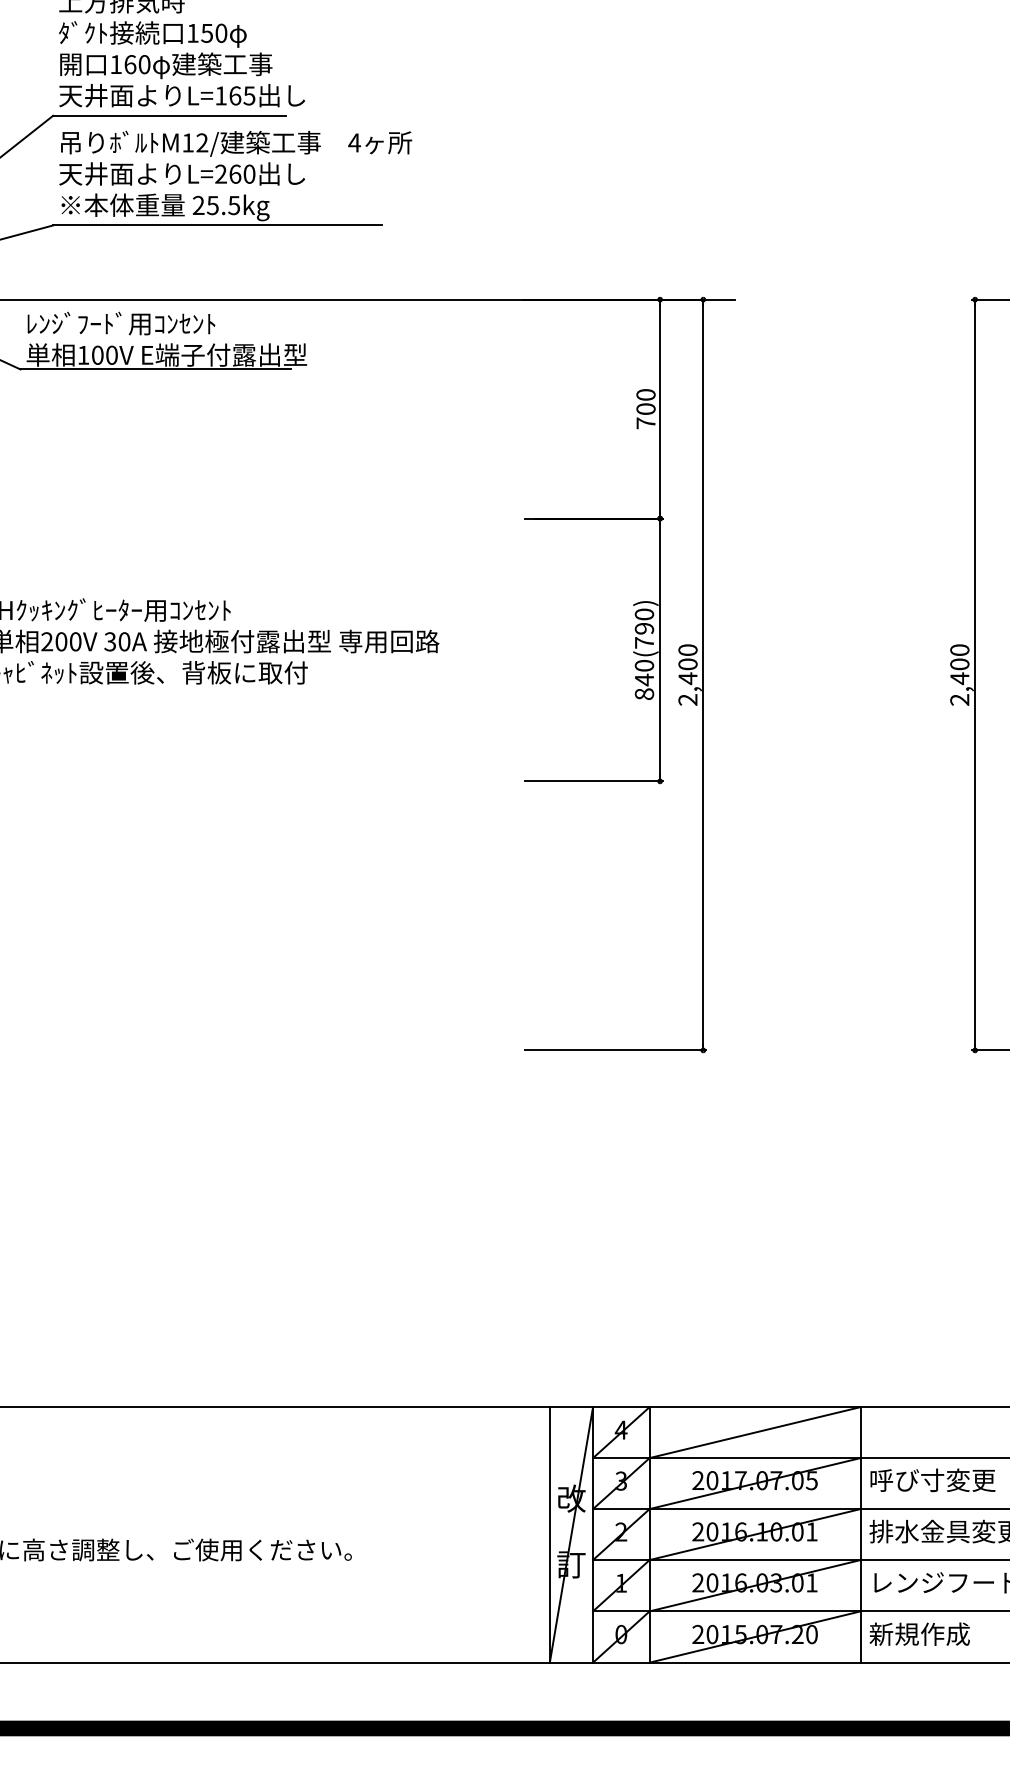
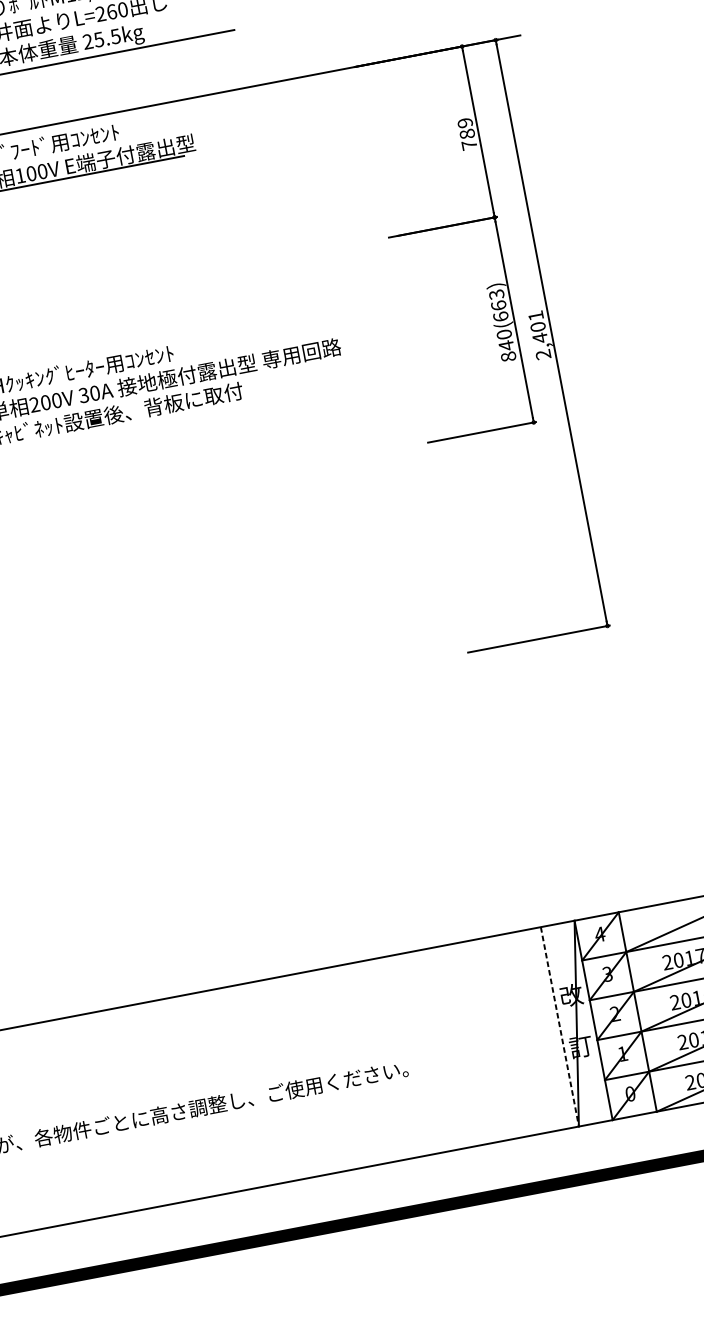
text: (645, 401) -> (465, 128), 700 -> 789
text: (644, 628) -> (498, 305), 840(790) -> 840(663)
text: (687, 649) -> (535, 315), 2,400 -> 2,401
line: (549, 1534) -> (559, 1026), solid -> dashed

